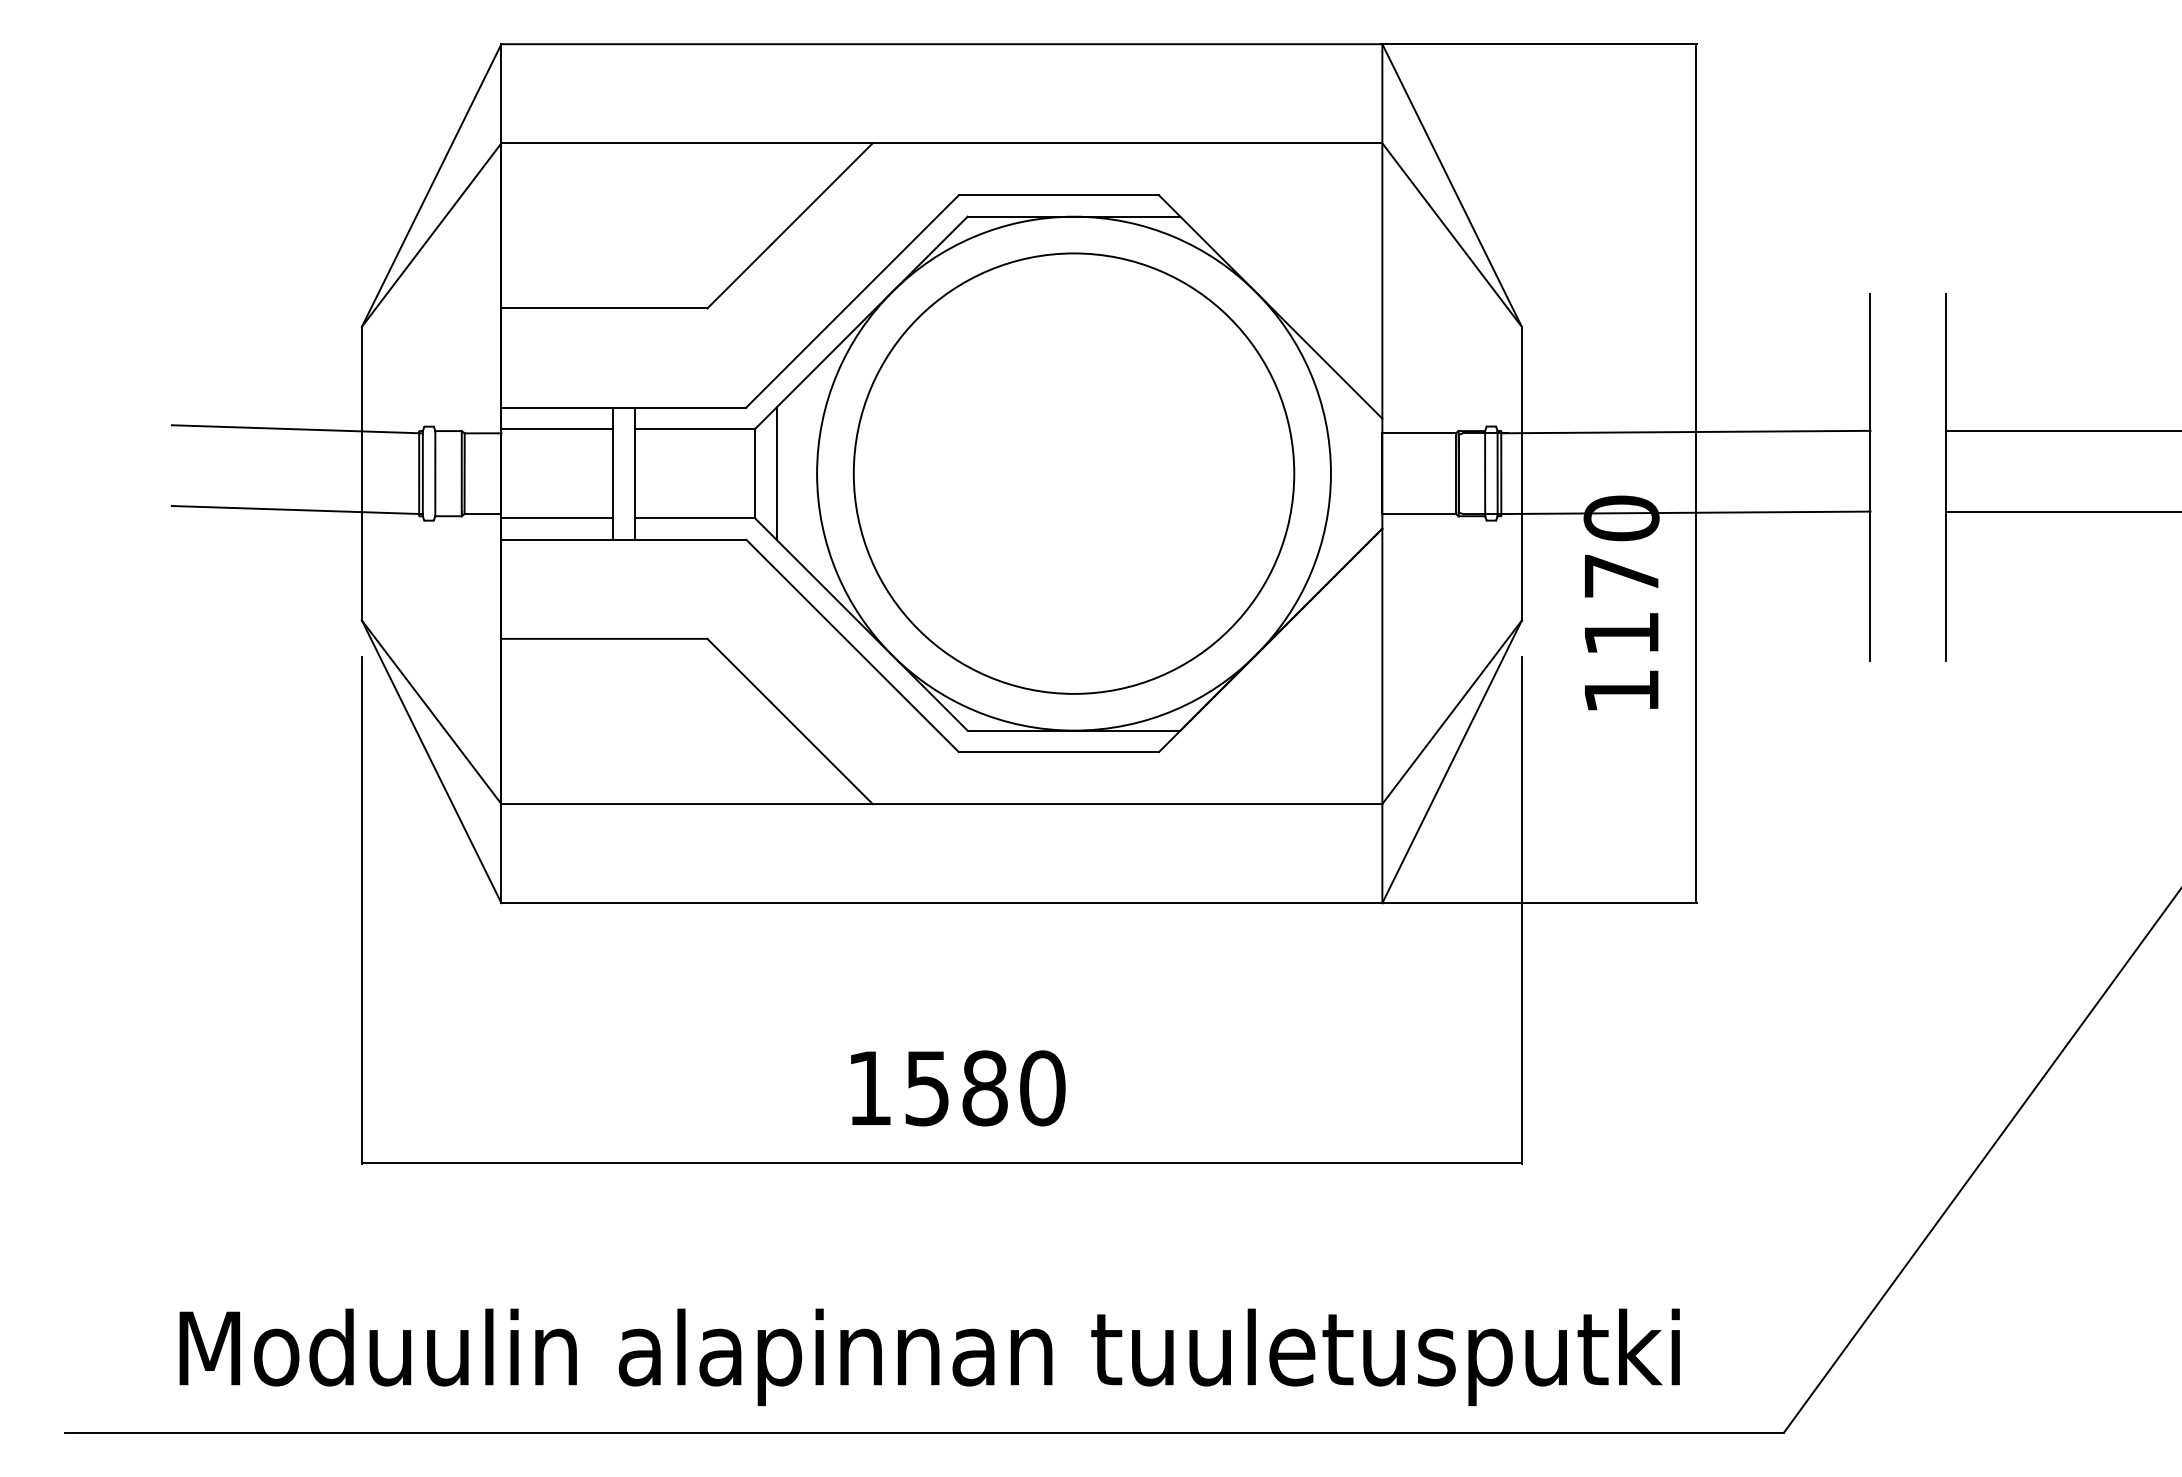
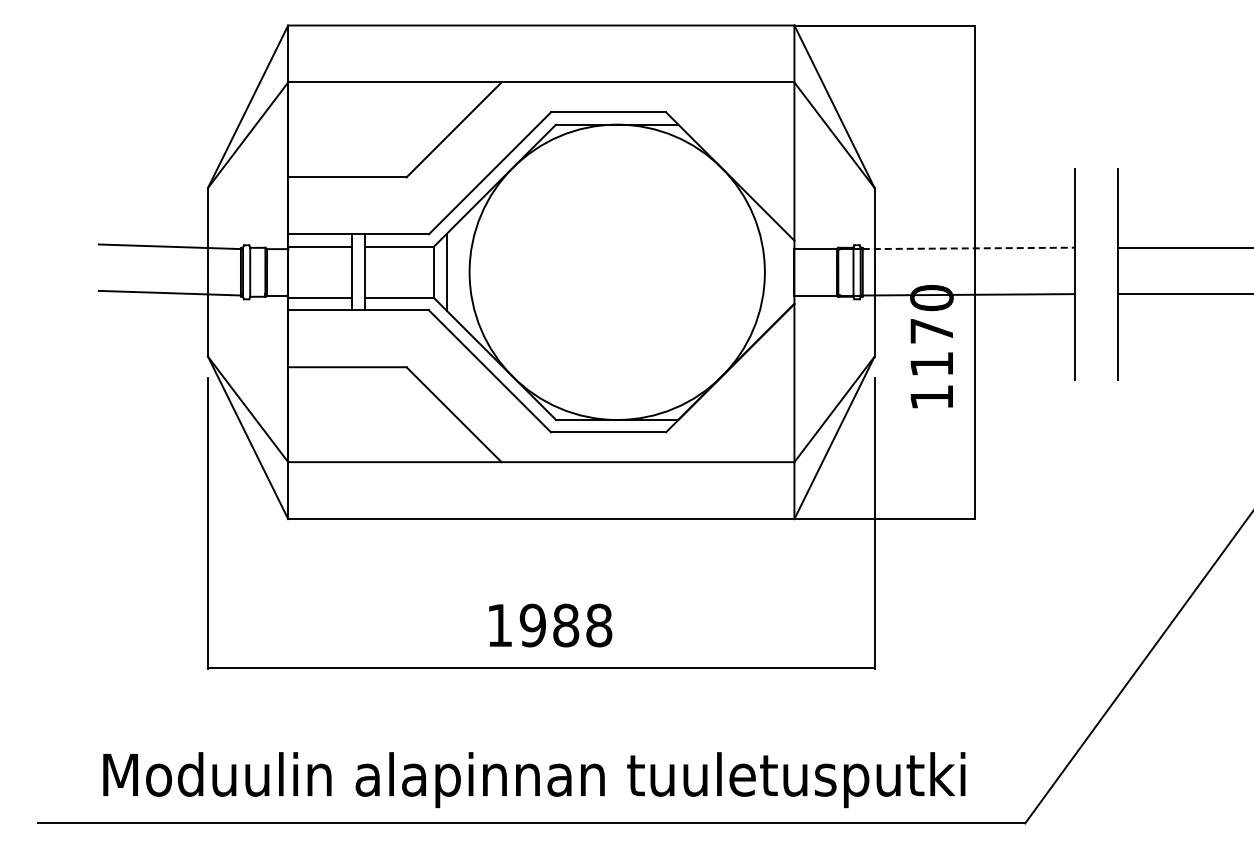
line: (1687, 432) -> (969, 248), solid -> dashed
circle: (1072, 472) -> (616, 271), removed
text: (983, 1088) -> (565, 625), 1580 -> 1988

